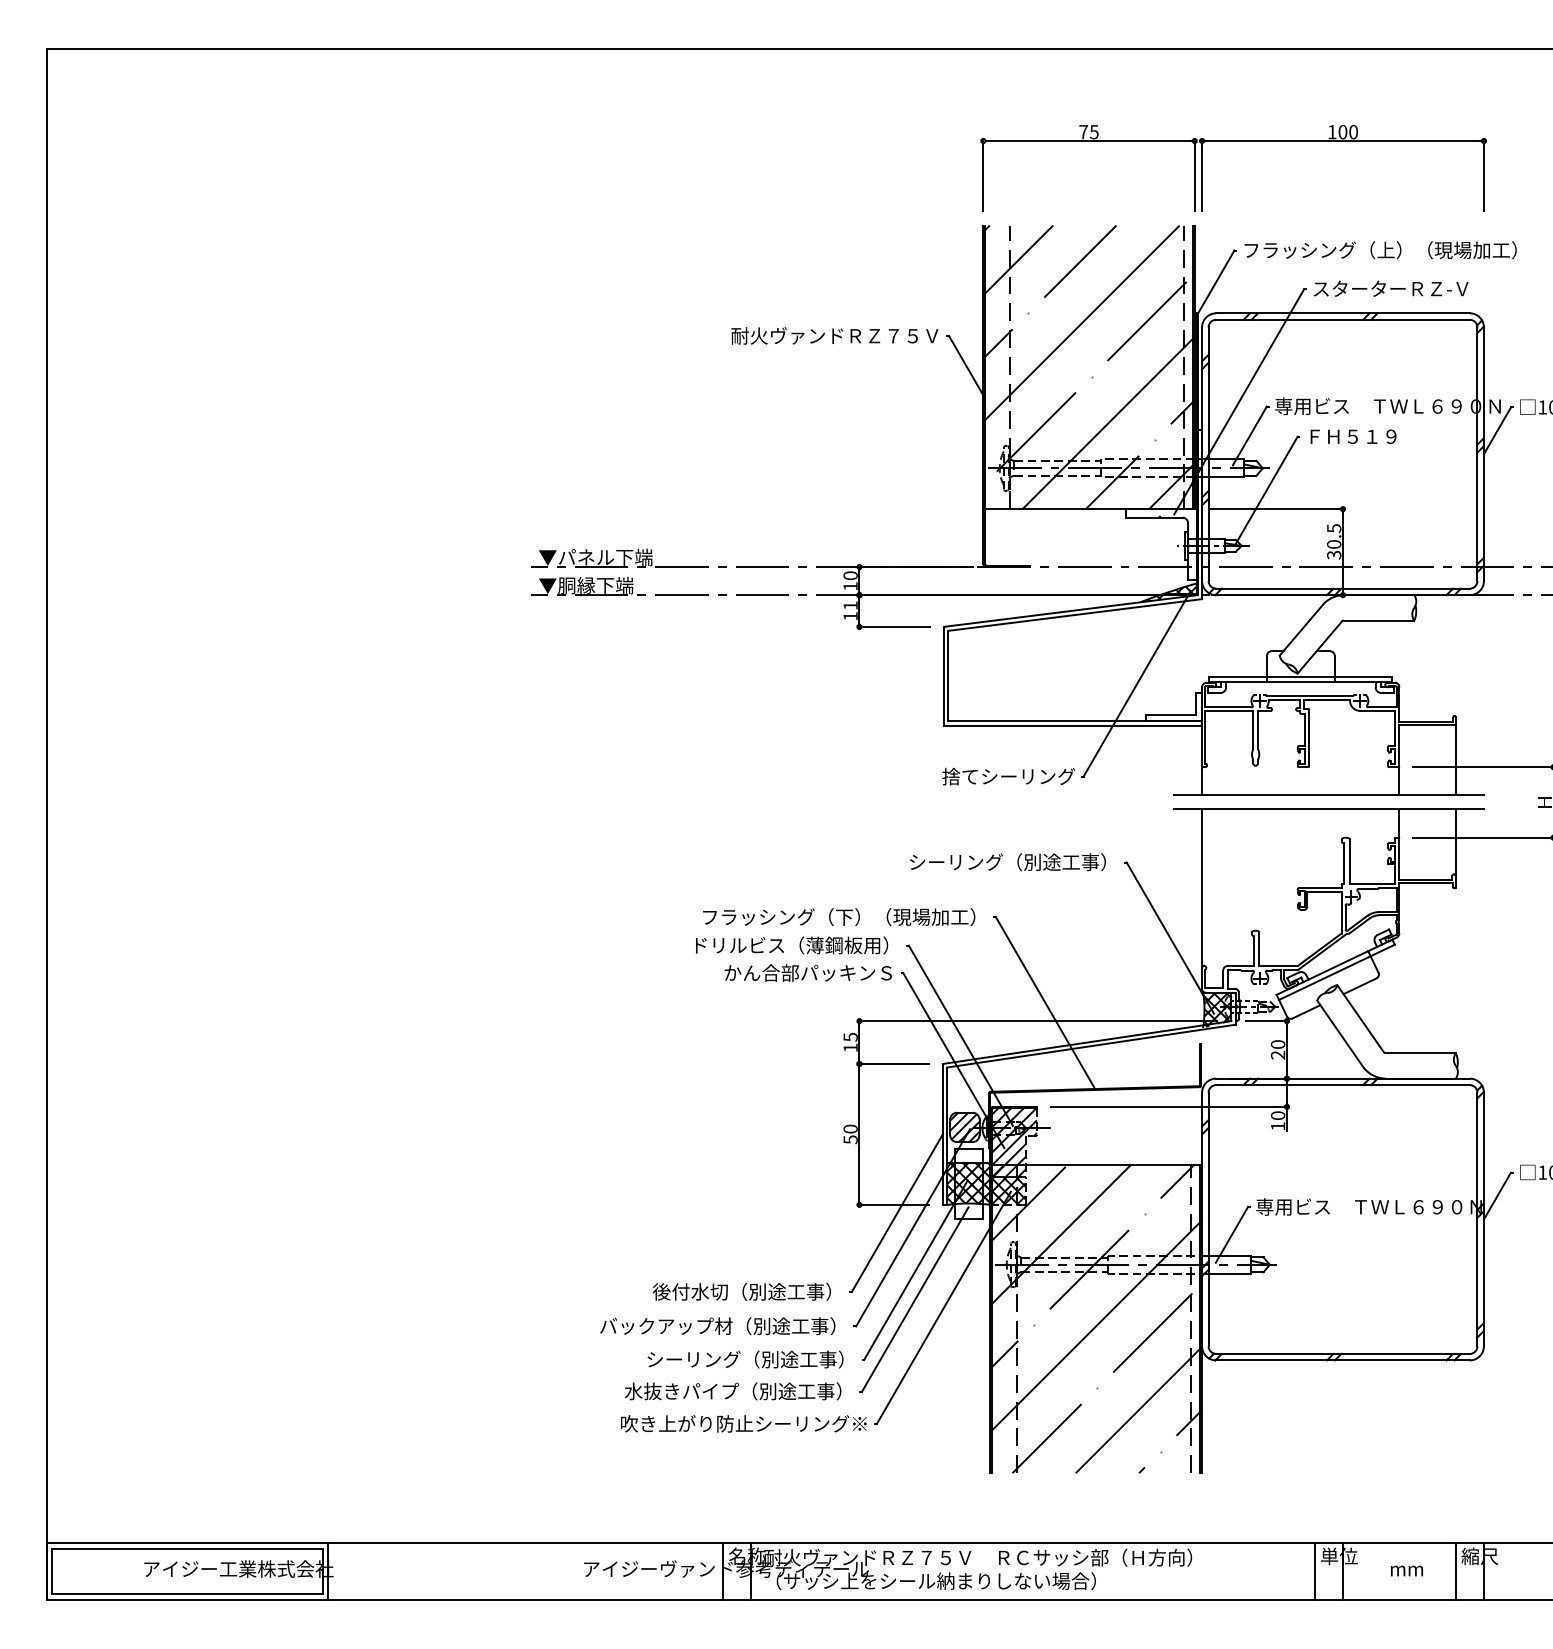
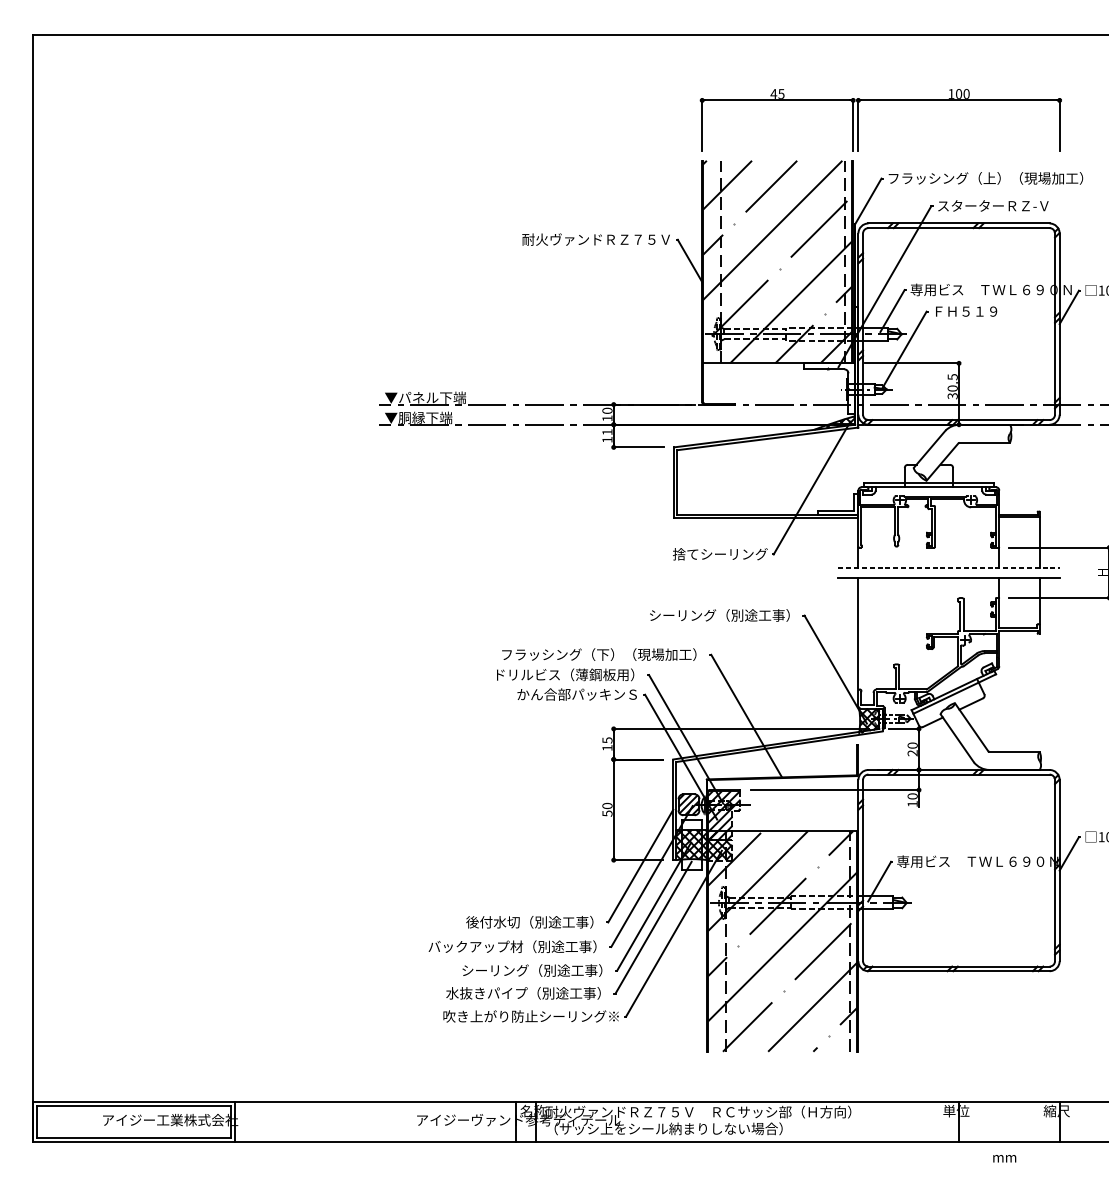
text: (1083, 132) -> (773, 94), 75 -> 45
line: (1329, 795) -> (949, 567), solid -> dashed
text: (1407, 1570) -> (1005, 1158), moved
line: (1314, 1571) -> (938, 1121), removed
line: (1455, 1571) -> (1039, 1121), removed

